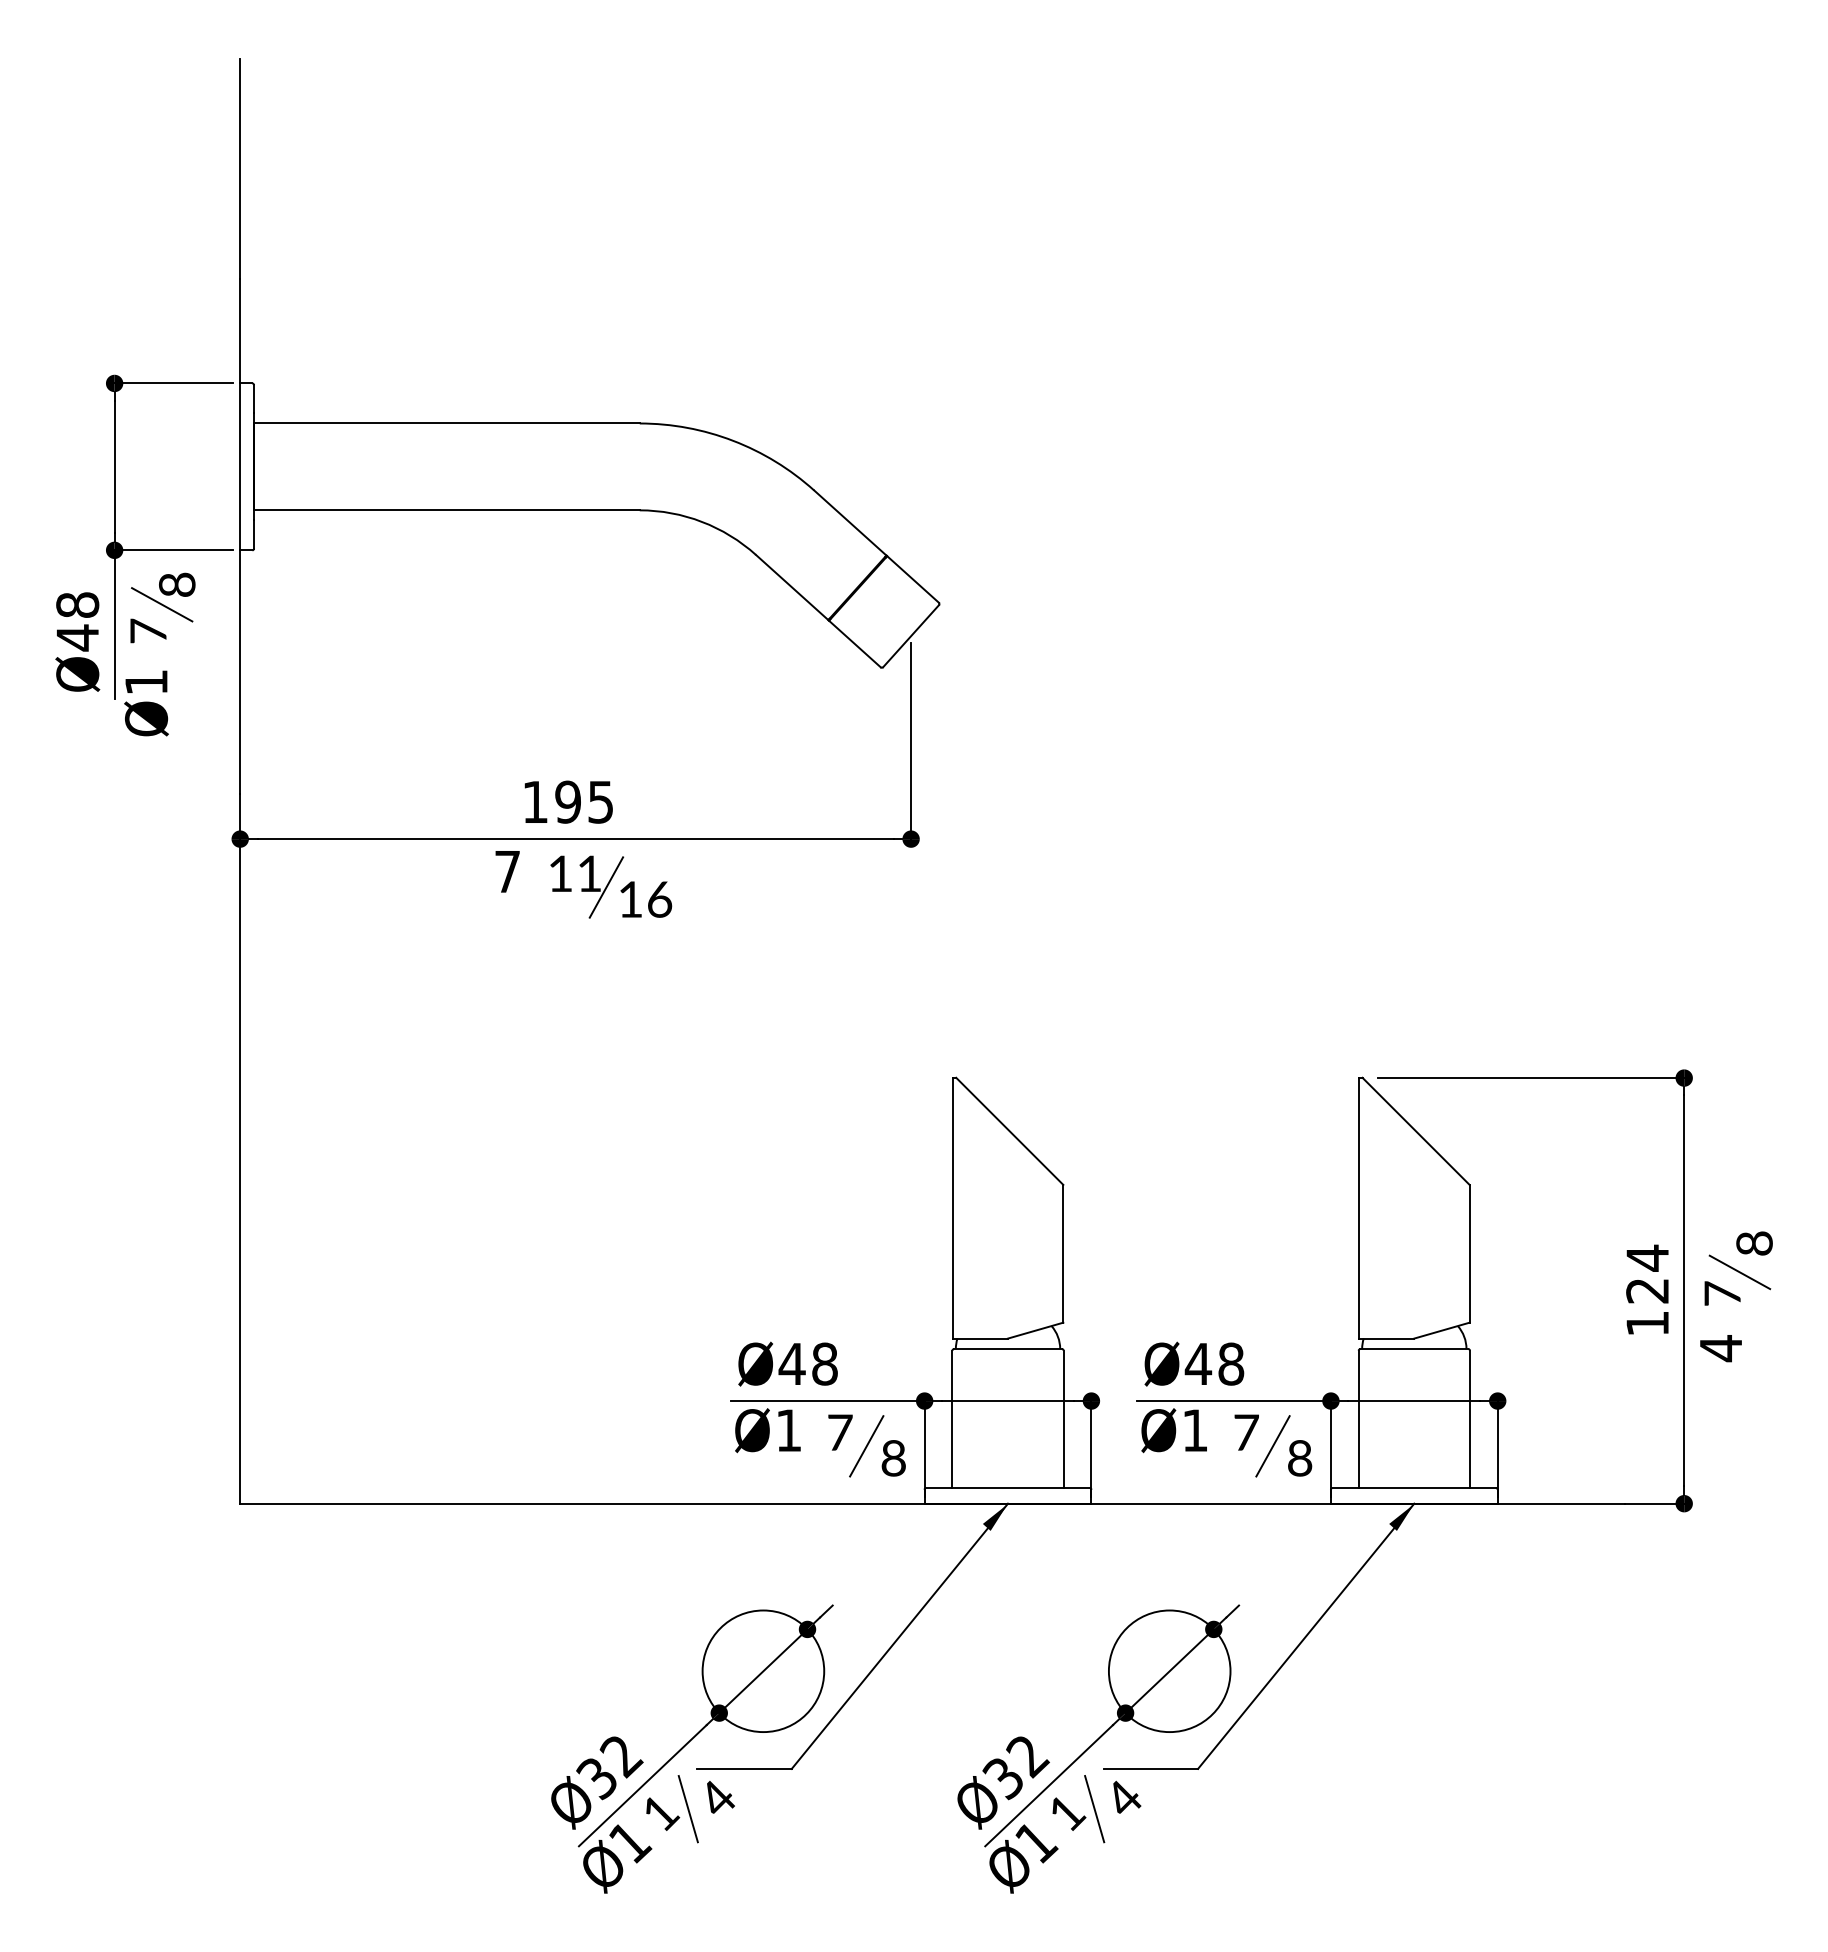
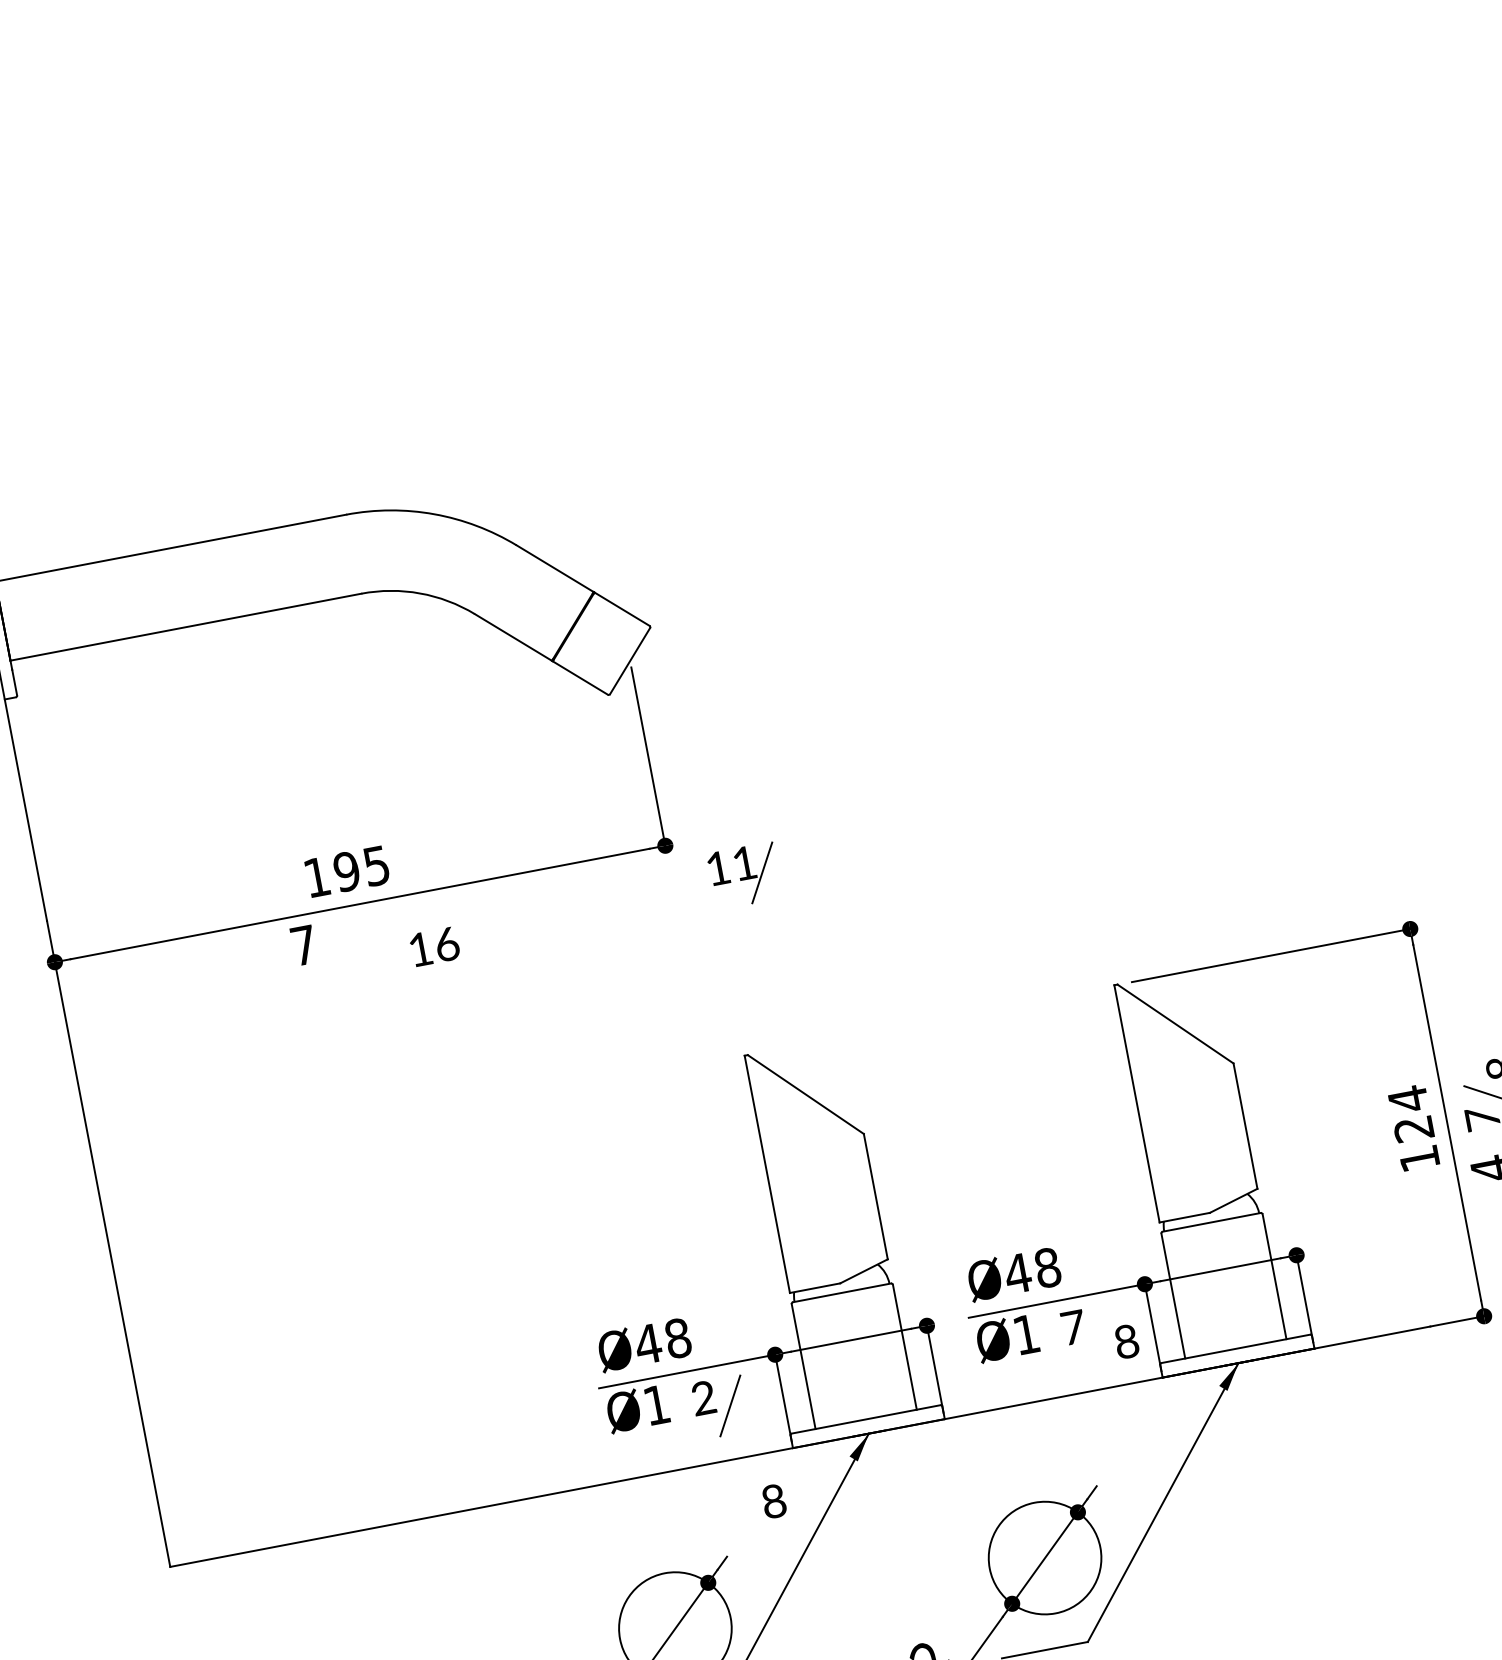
part: (587, 886) -> (744, 875), moved
text: (840, 1432) -> (704, 1397), 7 -> 2
line: (1272, 1446) -> (1099, 1335), removed
text: (893, 1458) -> (773, 1501), moved

